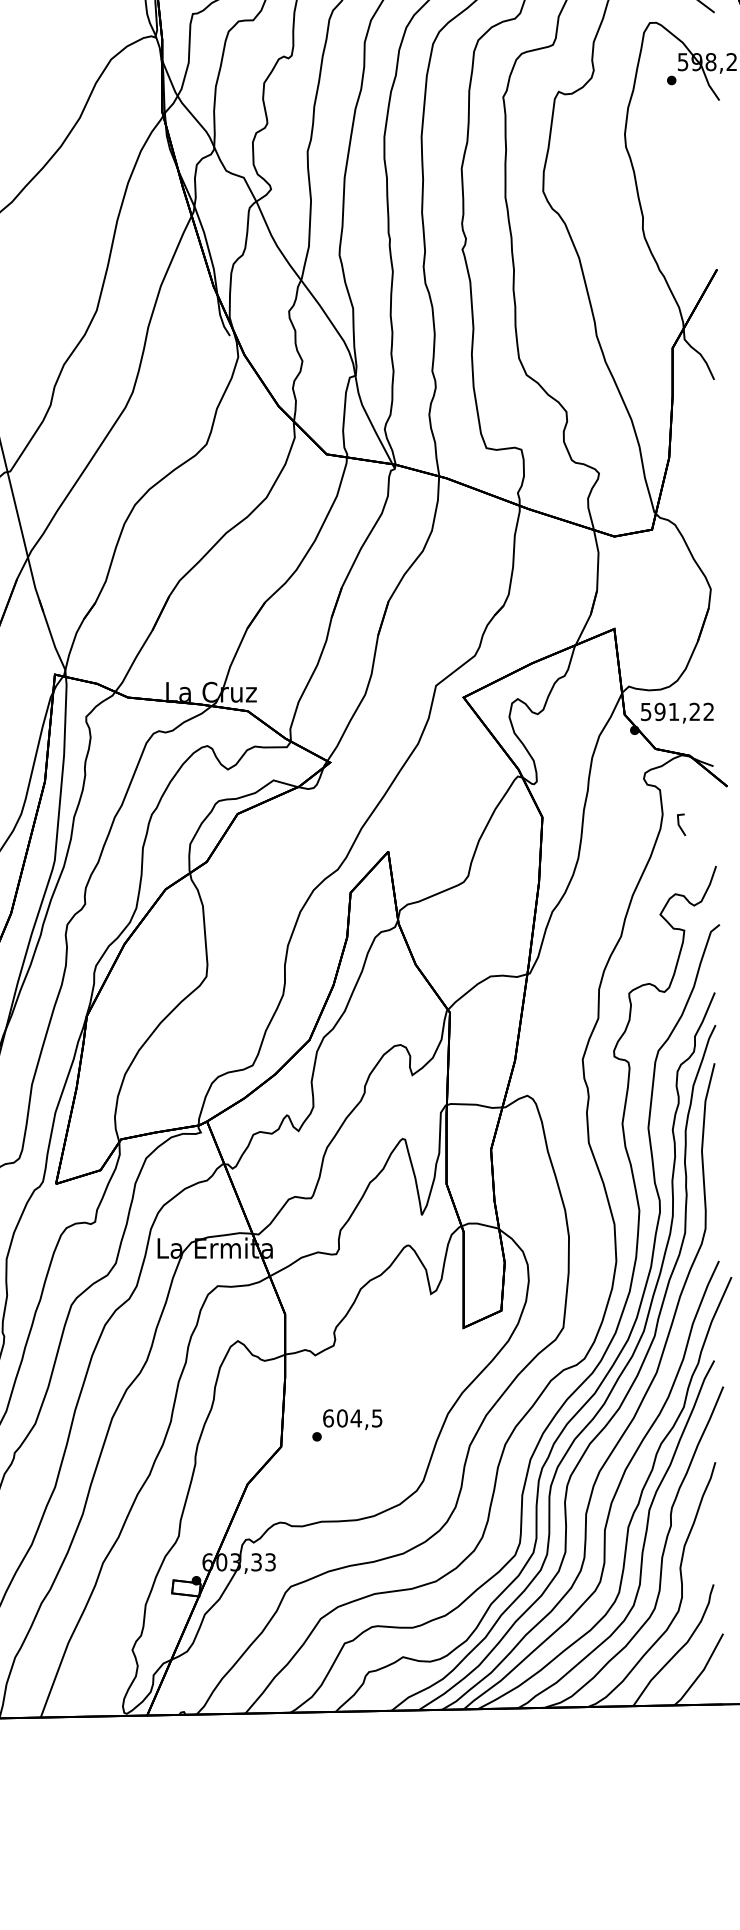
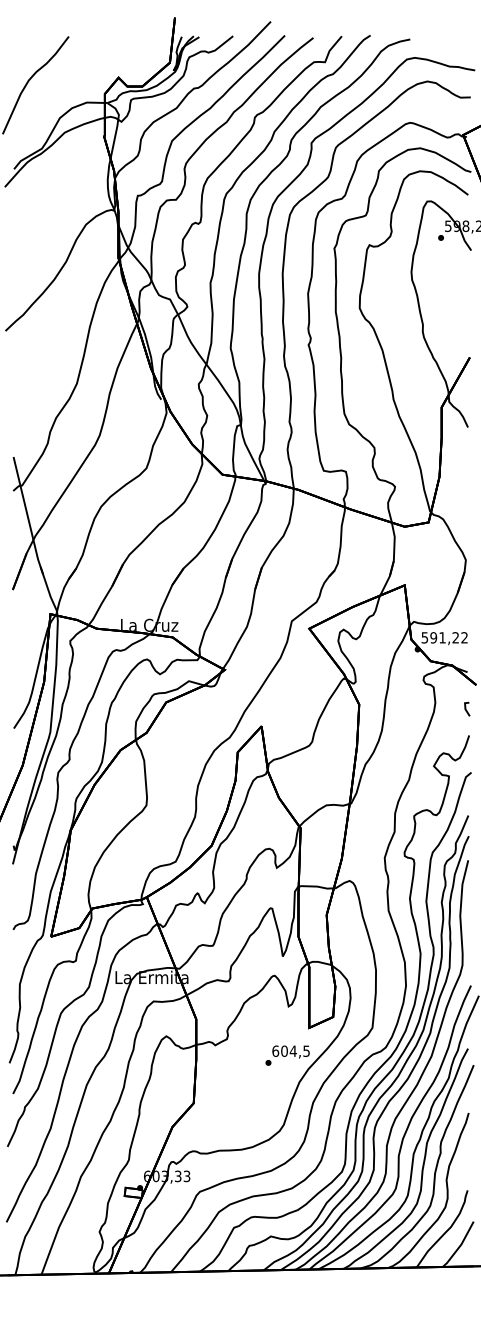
line: (680, 823) -> (466, 708), moved
text: (347, 1425) -> (287, 1055), moved

